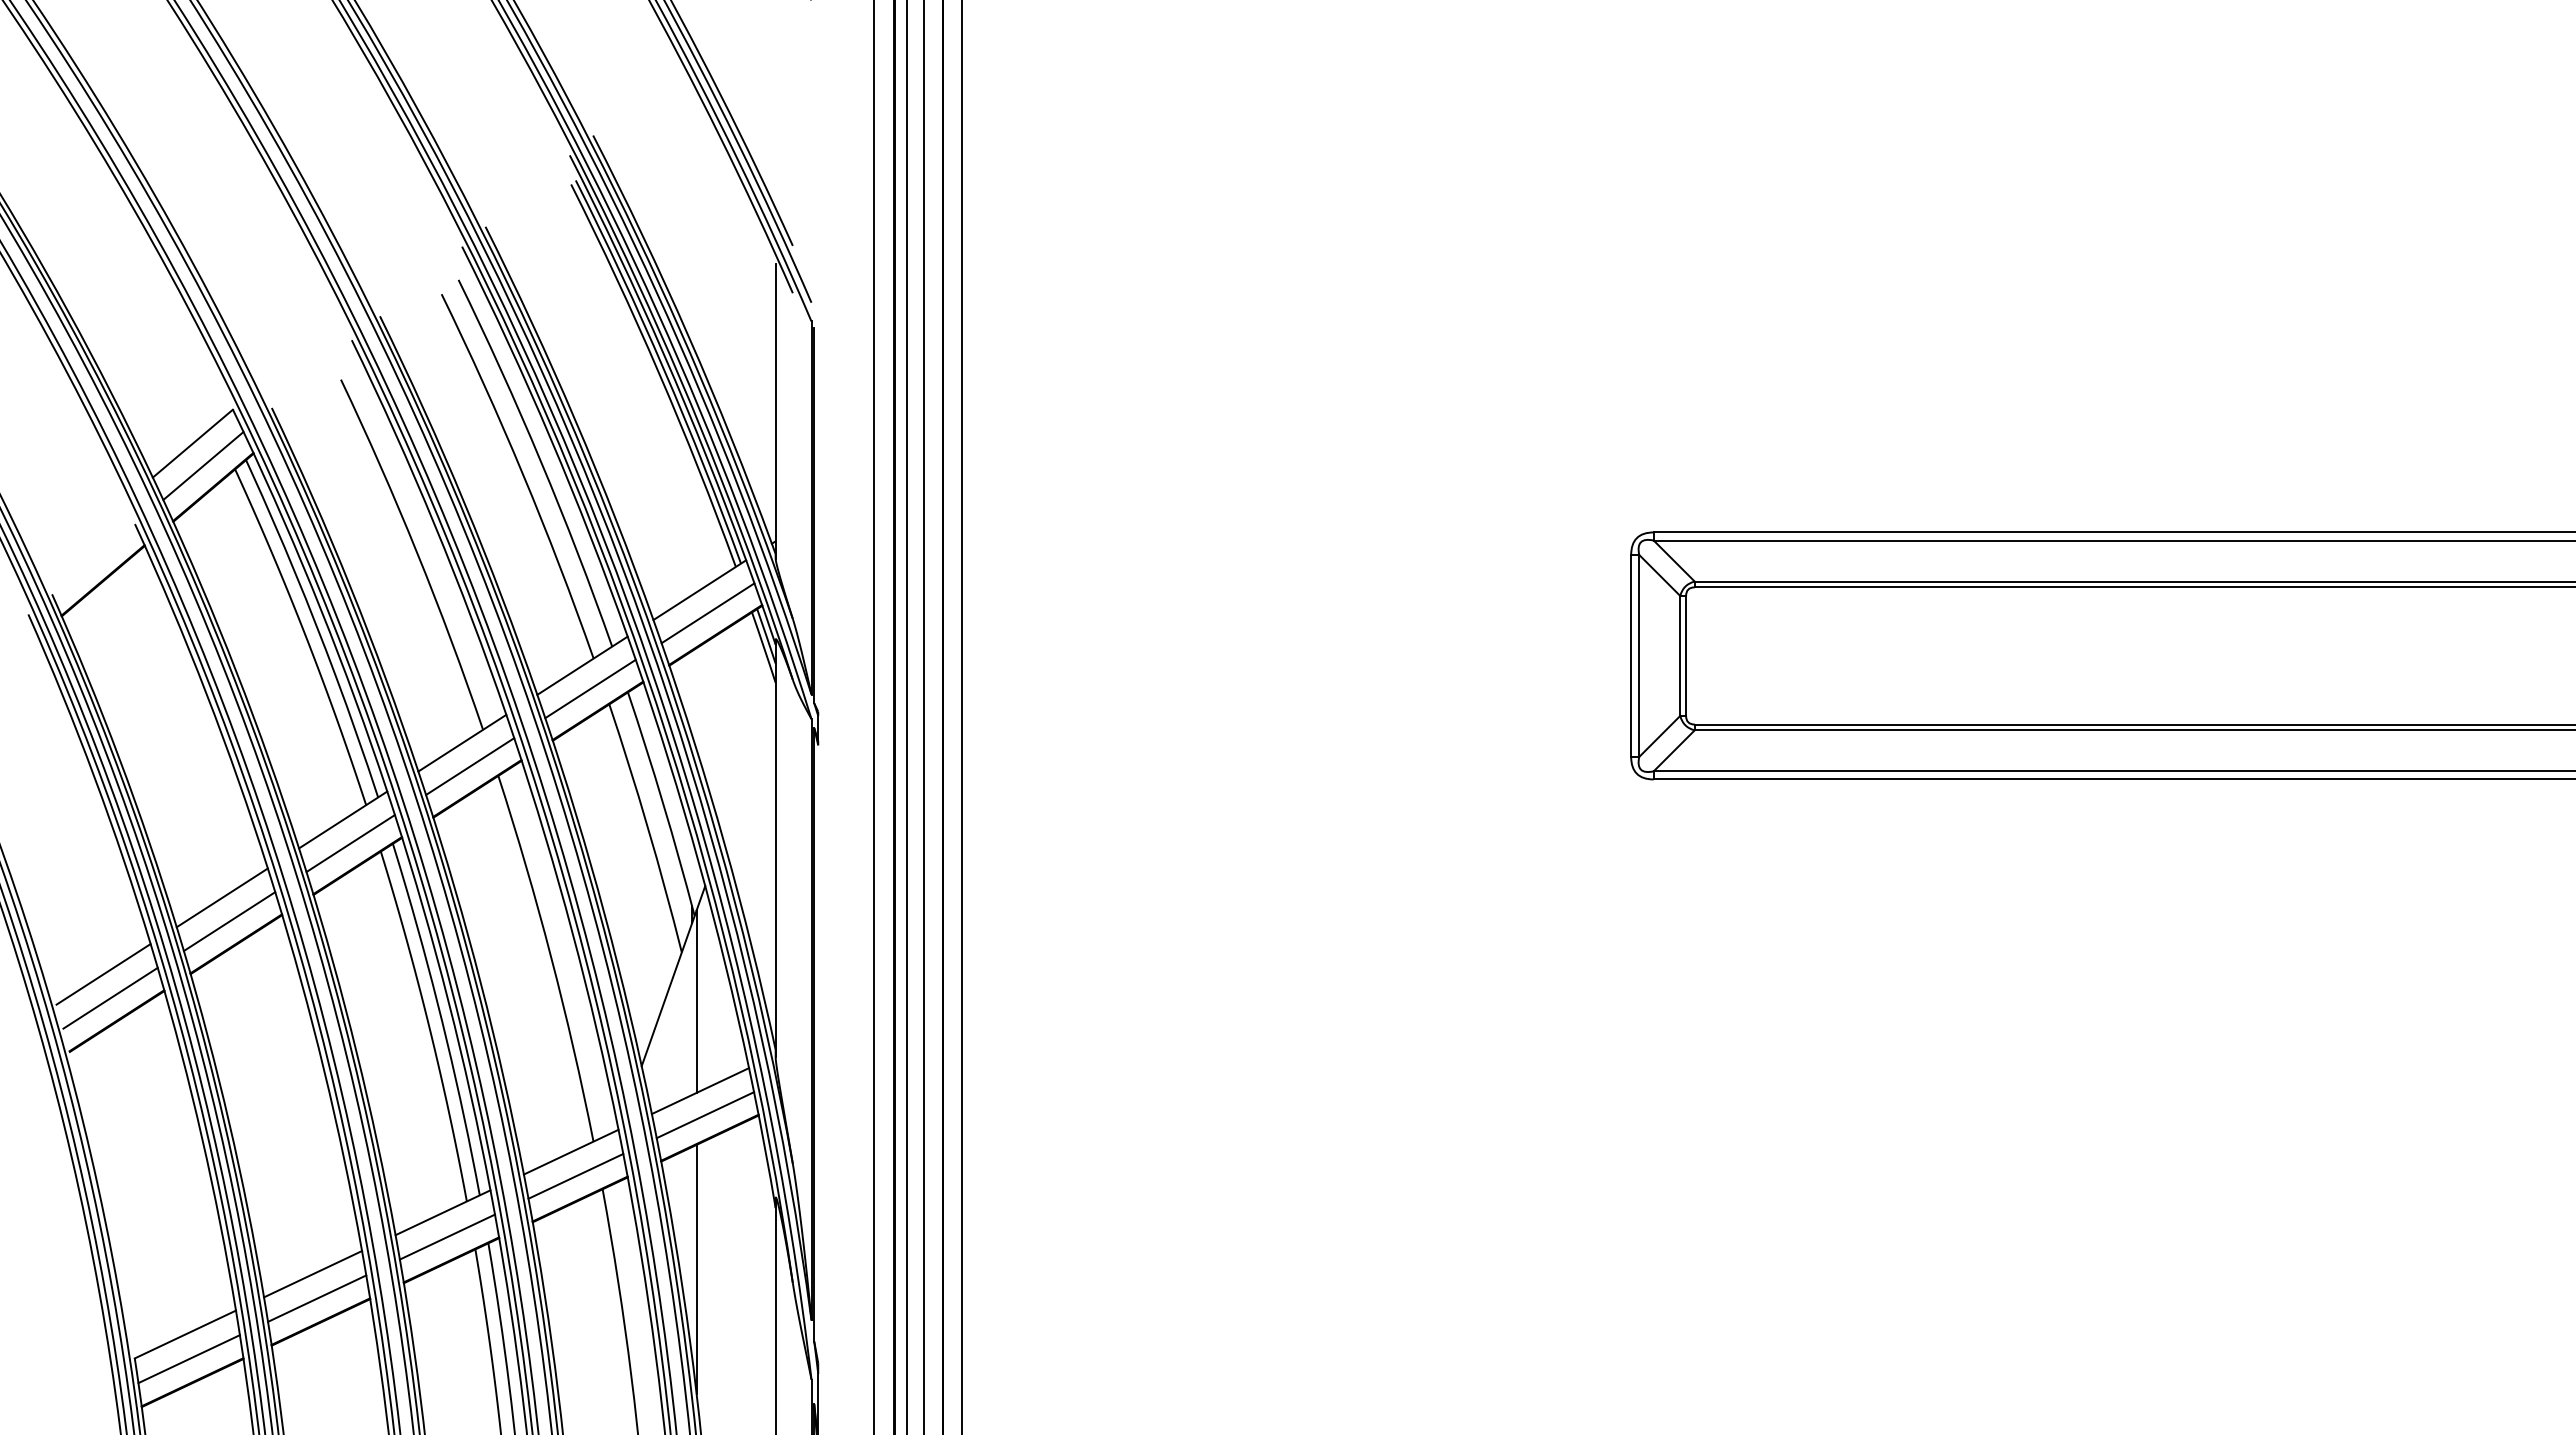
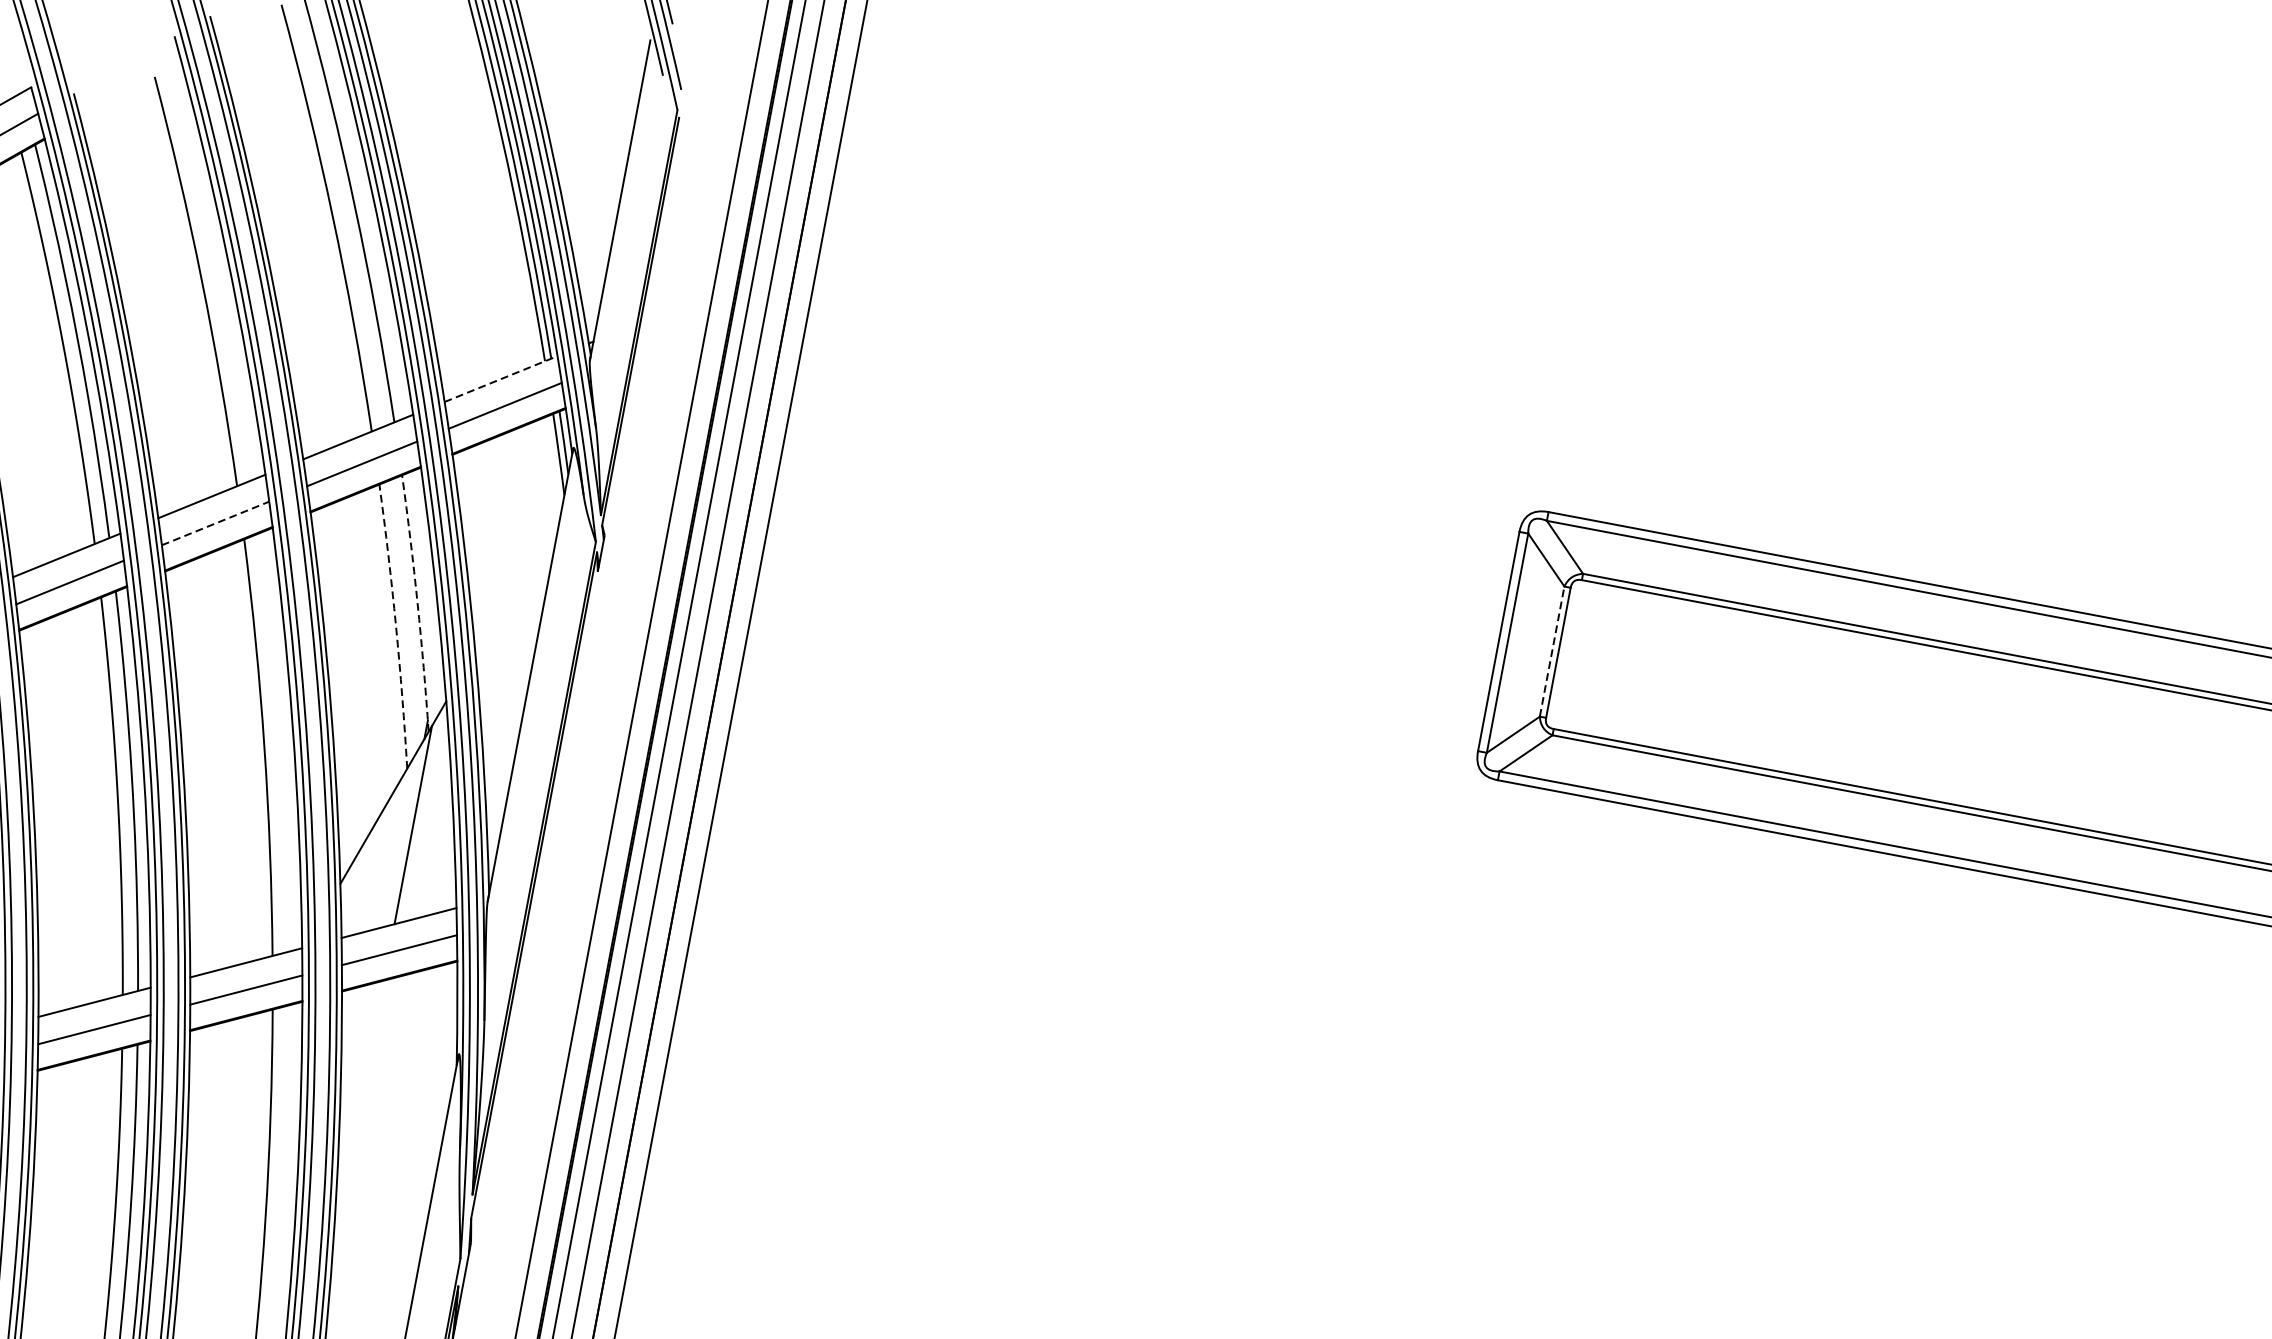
line: (700, 589) -> (501, 378), solid -> dashed
line: (1680, 655) -> (1552, 651), solid -> dashed
line: (470, 766) -> (215, 523), solid -> dashed
arc: (663, 803) -> (417, 603), solid -> dashed
arc: (647, 827) -> (395, 625), solid -> dashed
line: (696, 1268) -> (358, 1114), removed

